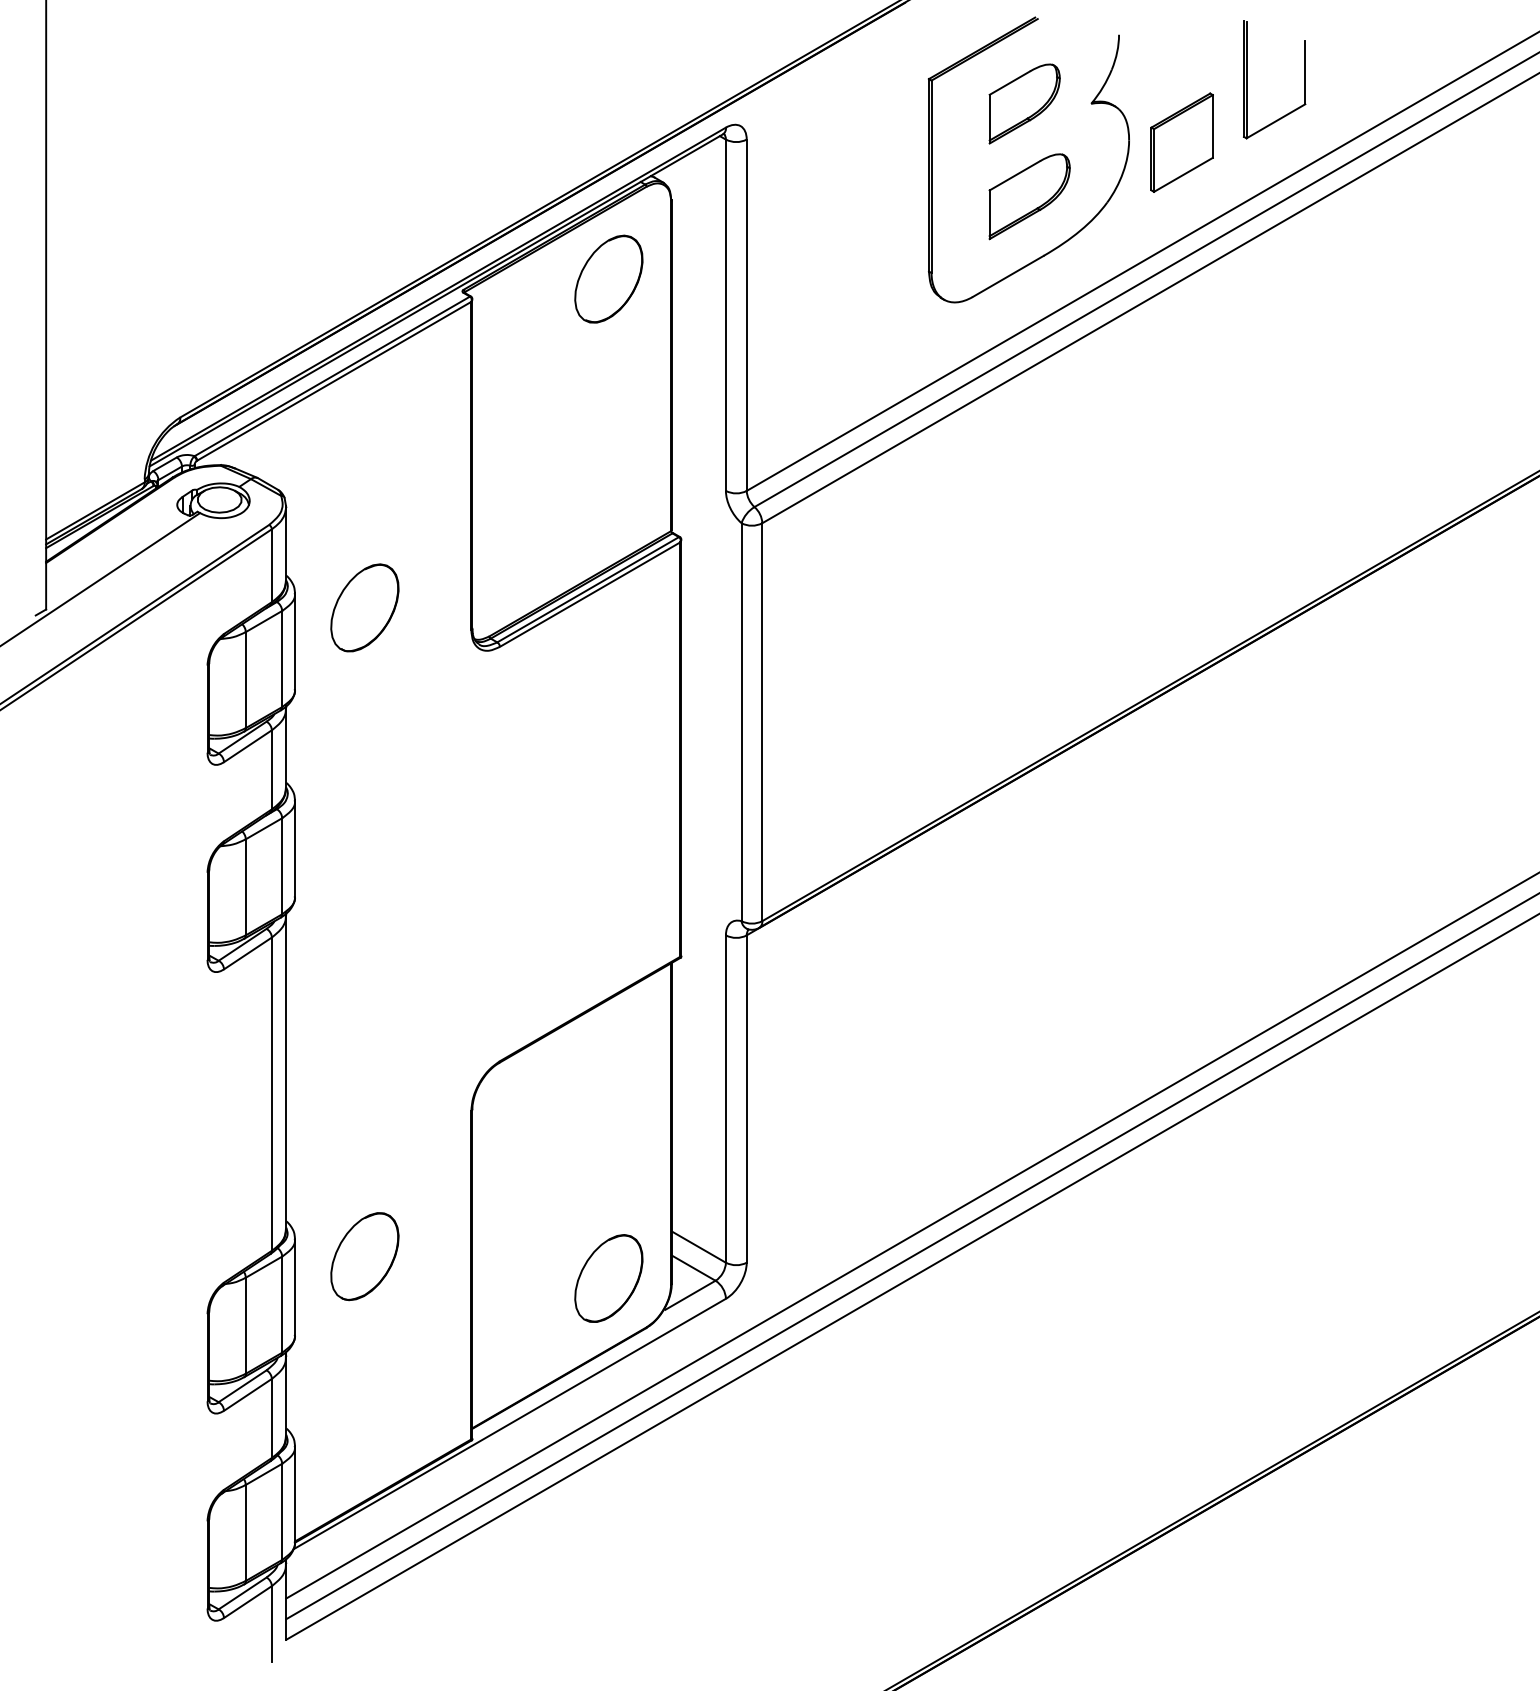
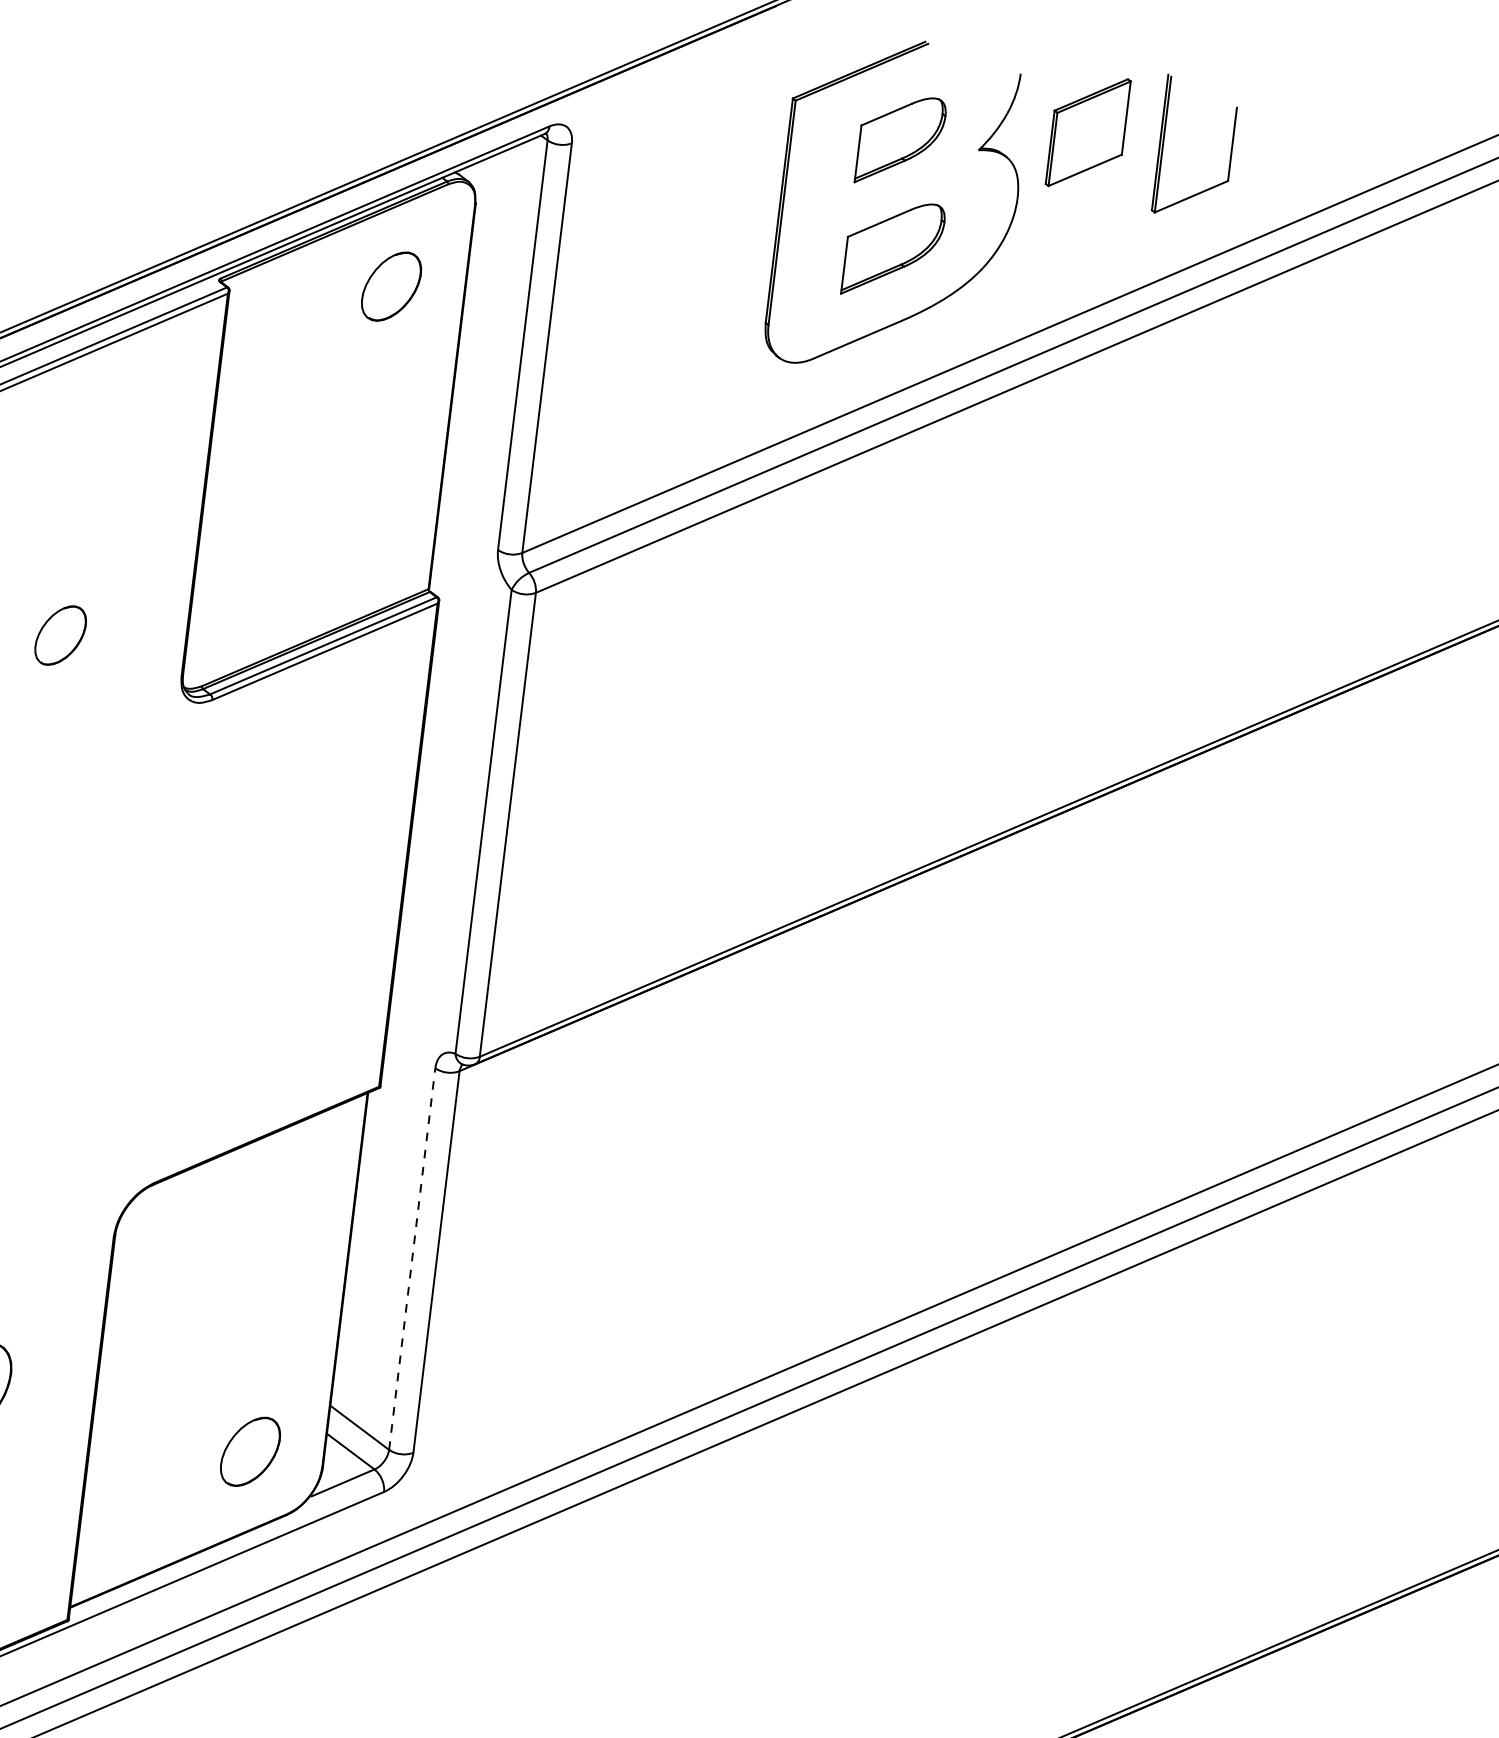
part: (1181, 142) -> (1087, 132), moved
part: (608, 278) -> (391, 285), size x0.7
part: (364, 607) -> (60, 634), size x0.6
line: (725, 1099) -> (411, 1259), solid -> dashed
part: (608, 1278) -> (250, 1451), size x0.7

